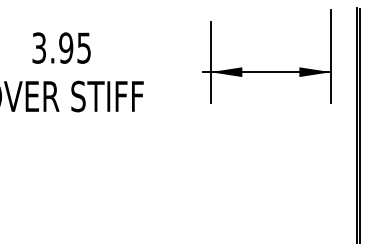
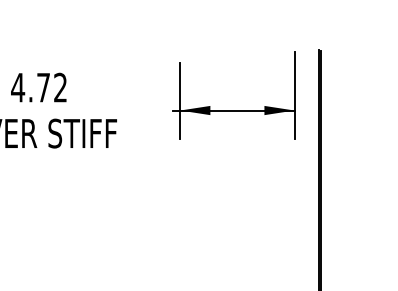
text: (60, 47) -> (38, 87), 3.95 -> 4.72

